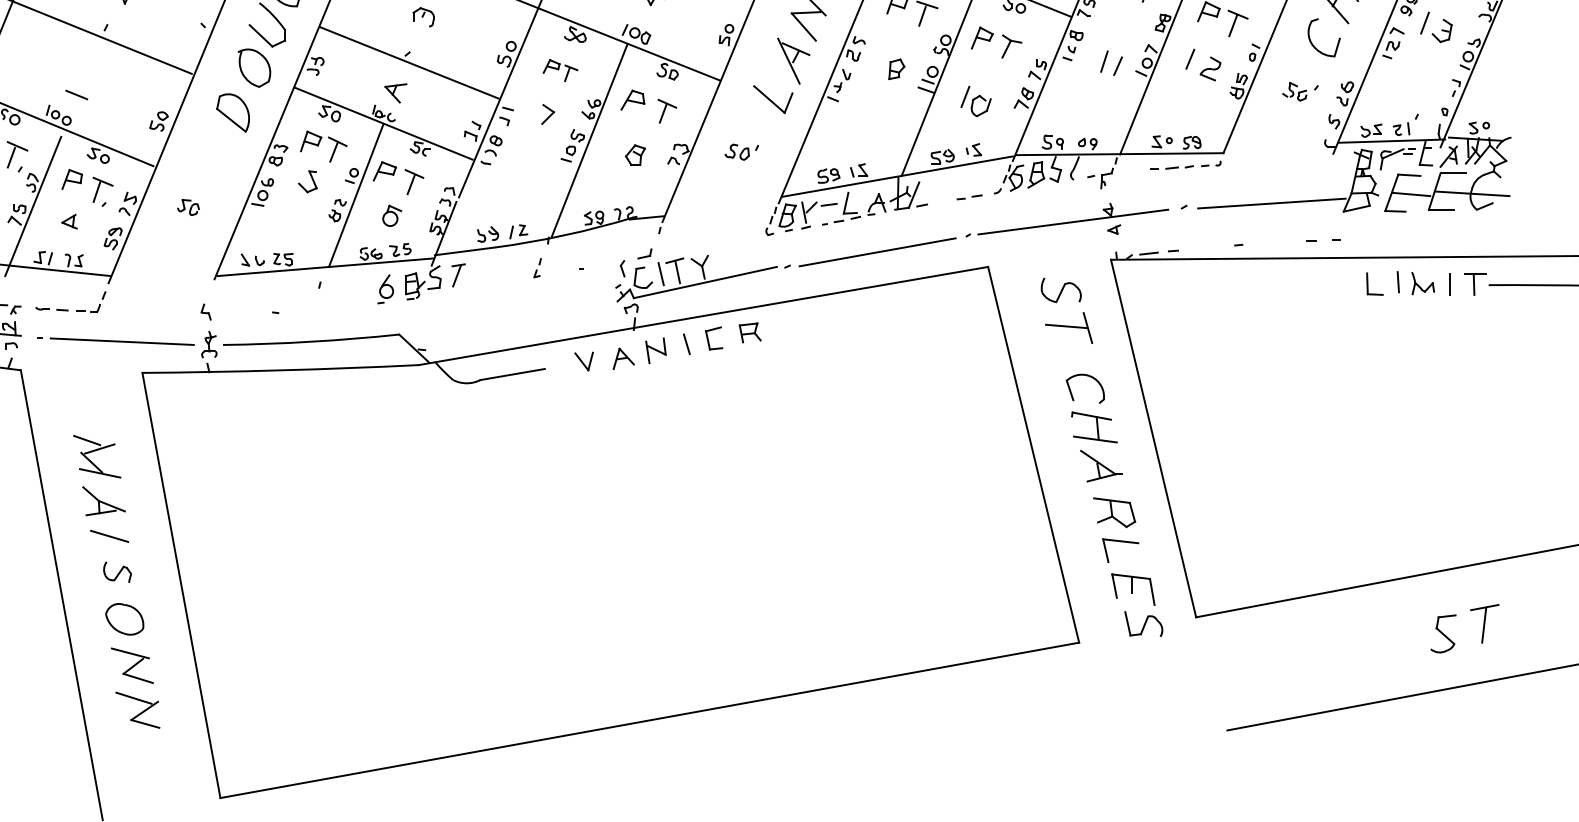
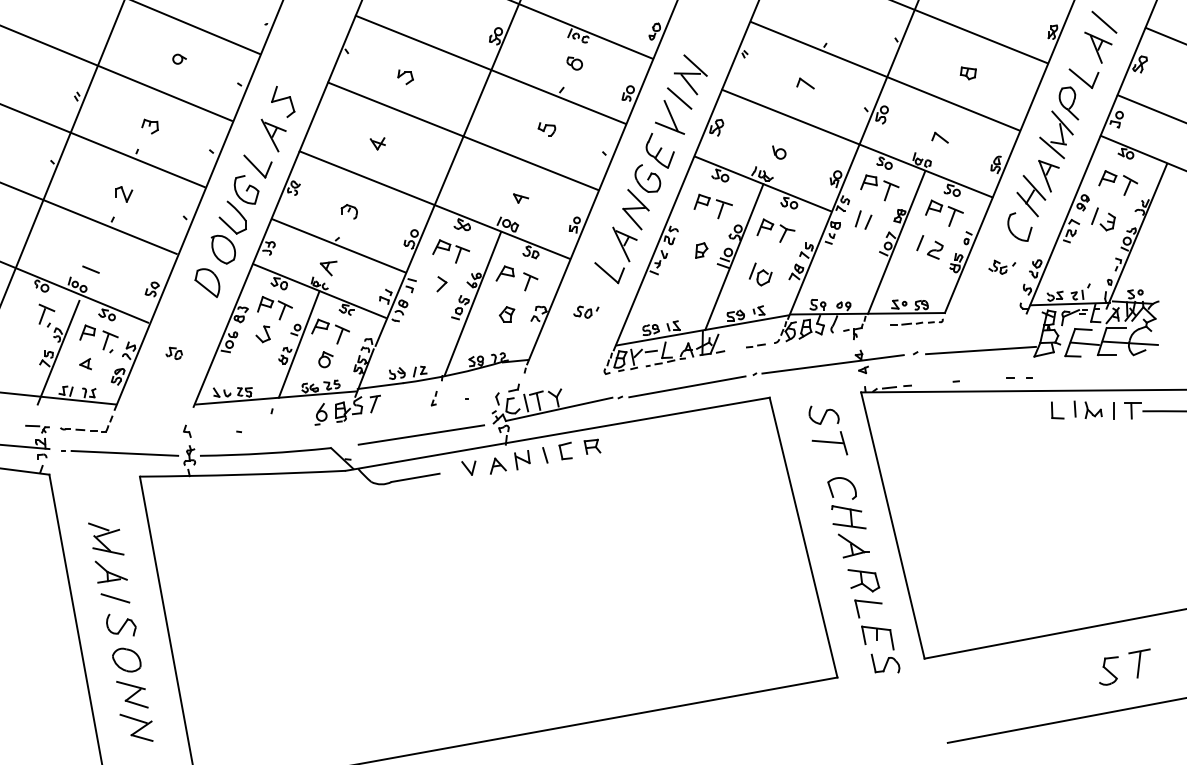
part: (1111, 62) -> (863, 219), moved
part: (560, 70) -> (451, 251), size x1.43
line: (520, 316) -> (421, 434), added
part: (117, 571) -> (121, 624), size x1.43

